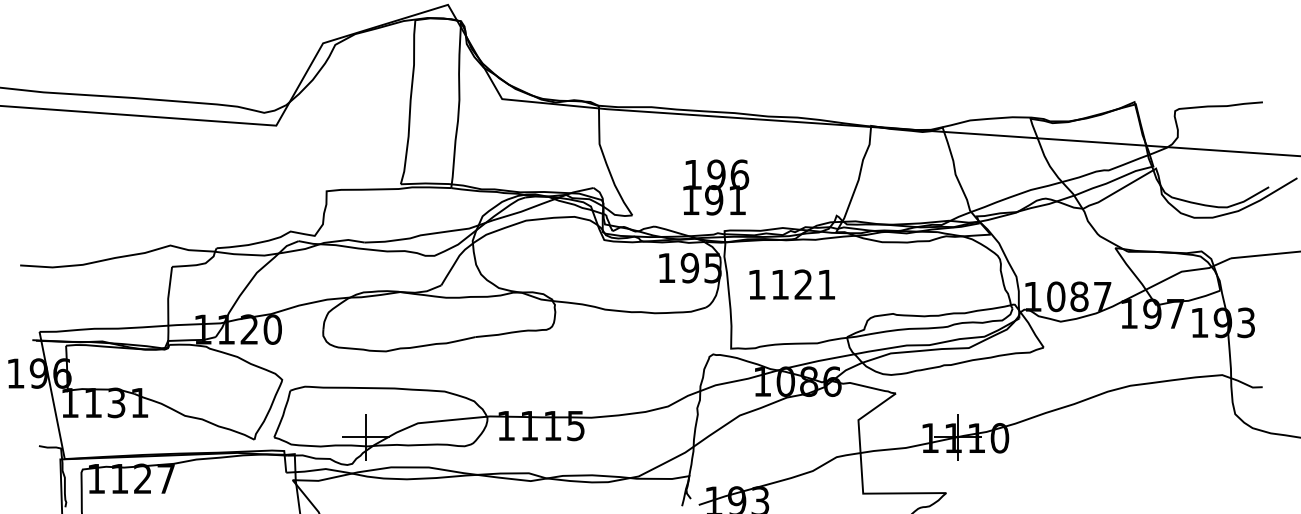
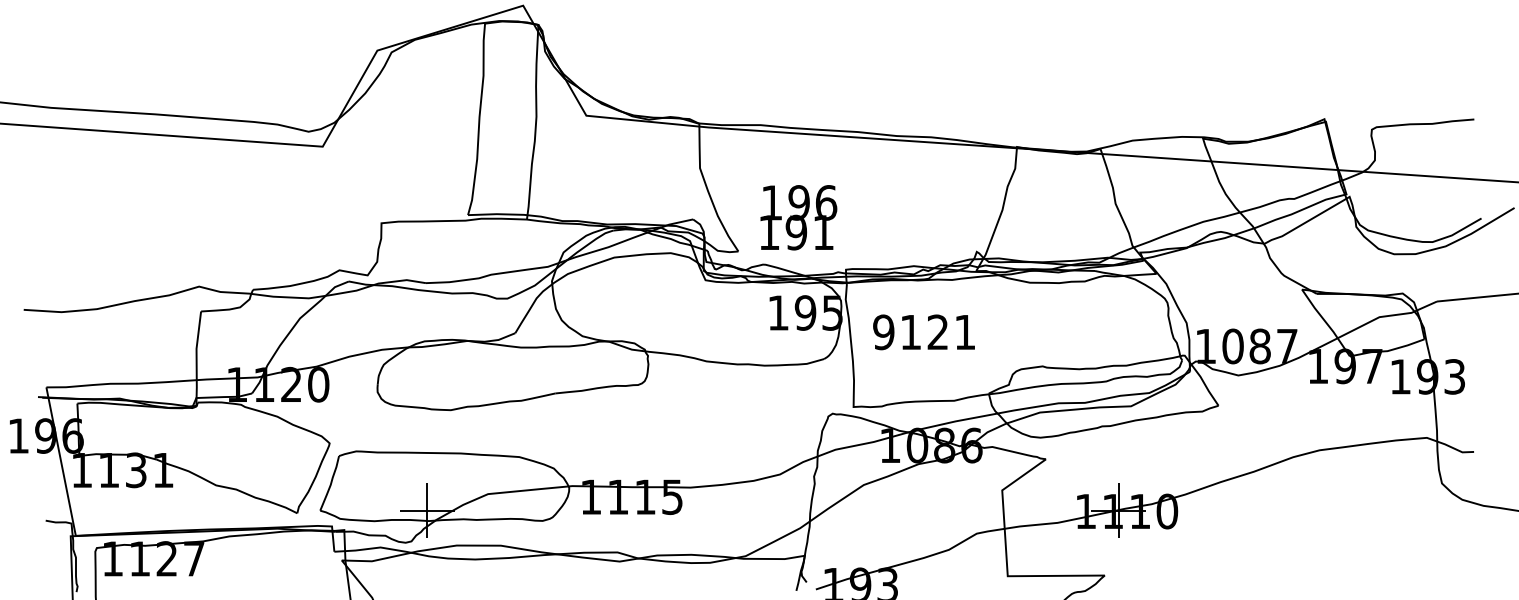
text: (716, 187) -> (799, 217), moved
text: (756, 284) -> (883, 332), 1121 -> 9121

